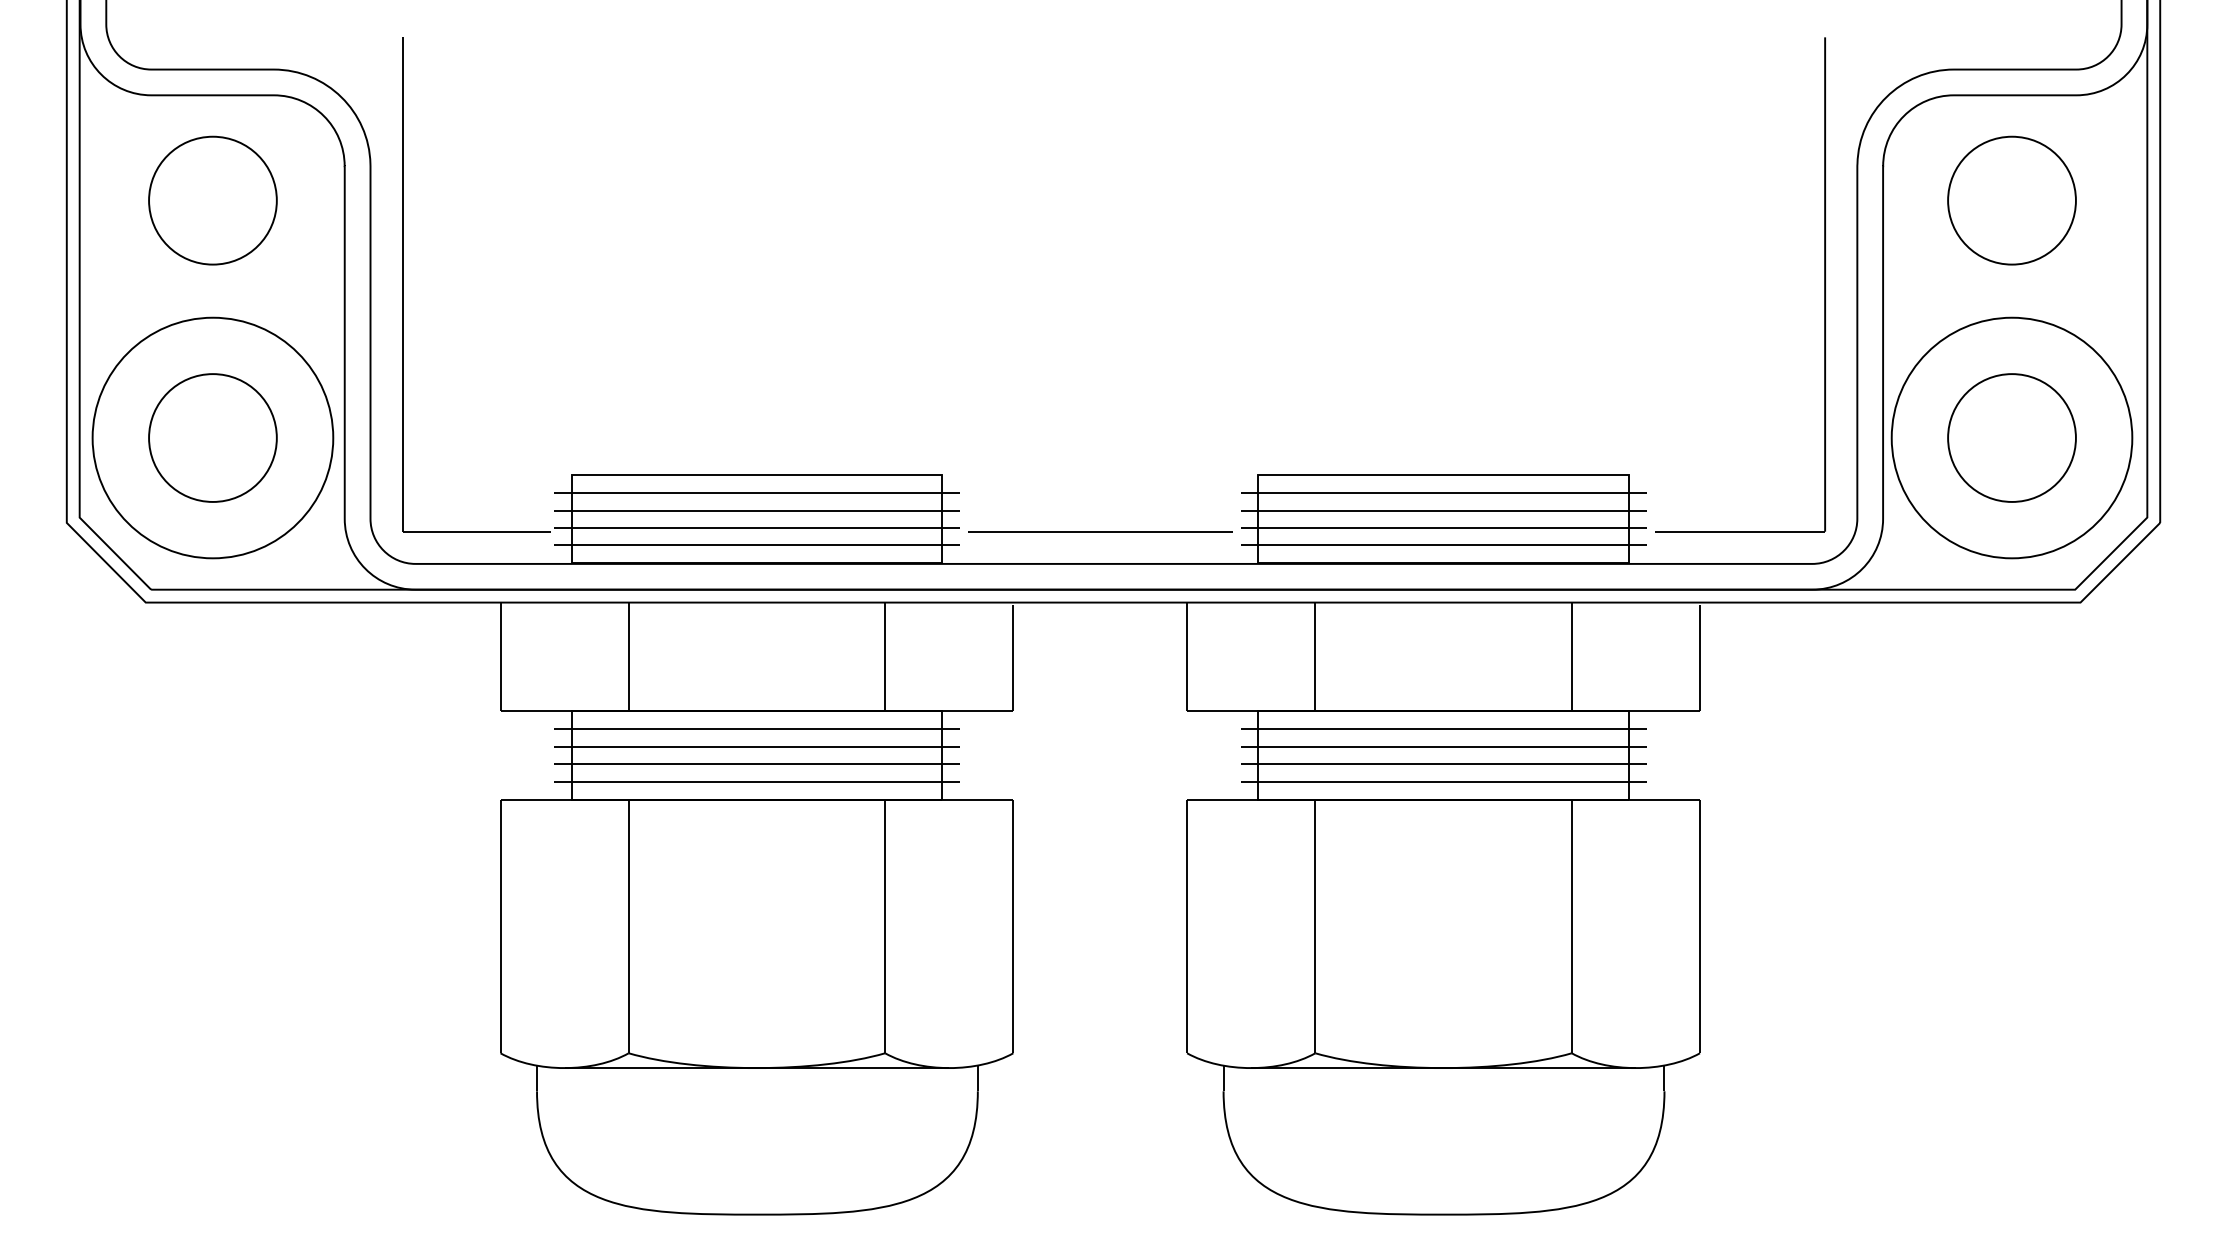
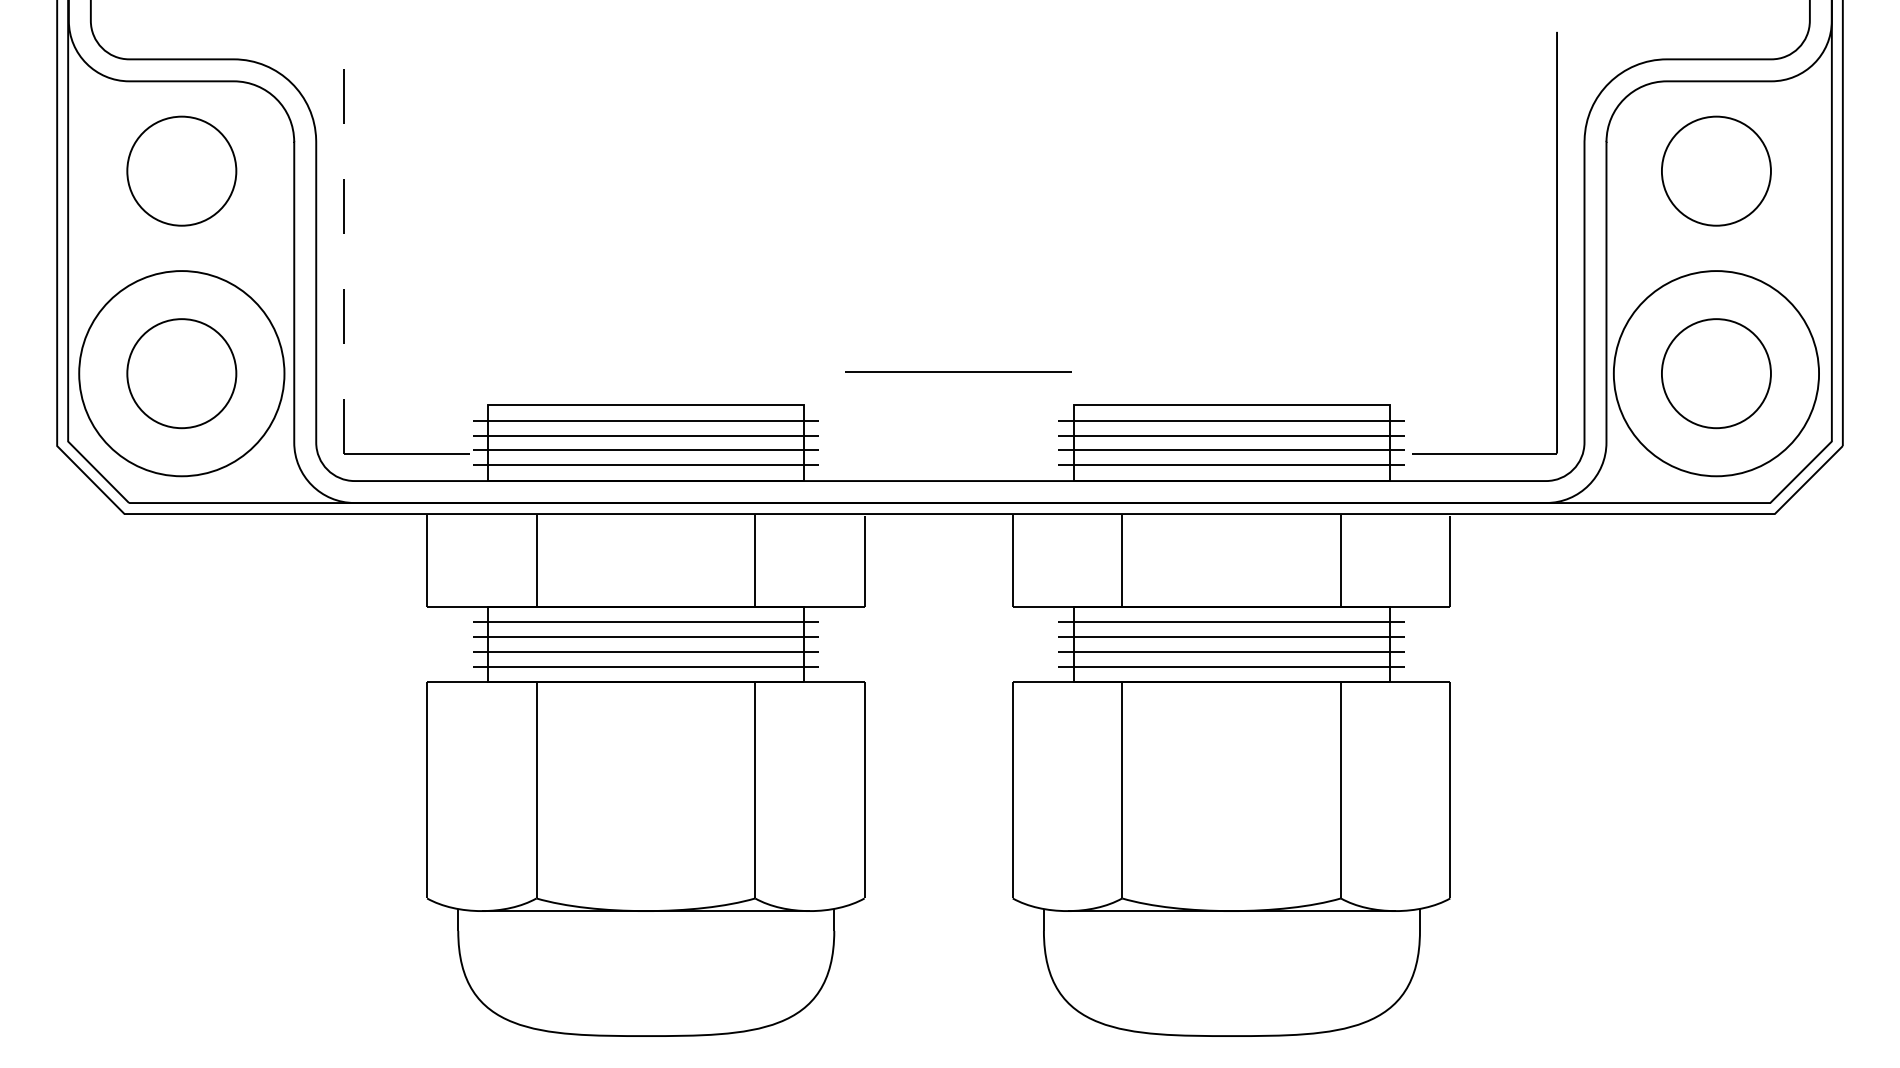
line: (402, 284) -> (343, 242), solid -> dashed
line: (1100, 531) -> (958, 371), moved

